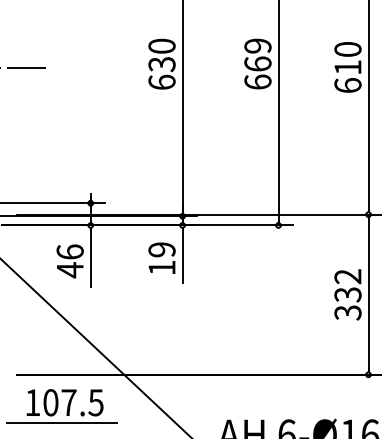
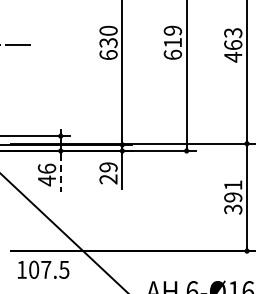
text: (257, 63) -> (172, 42), 669 -> 619
text: (348, 68) -> (233, 45), 610 -> 463
line: (90, 259) -> (60, 173), solid -> dashed
text: (161, 267) -> (108, 179), 19 -> 29
text: (348, 285) -> (233, 191), 332 -> 391
line: (61, 423) -> (41, 283), removed

